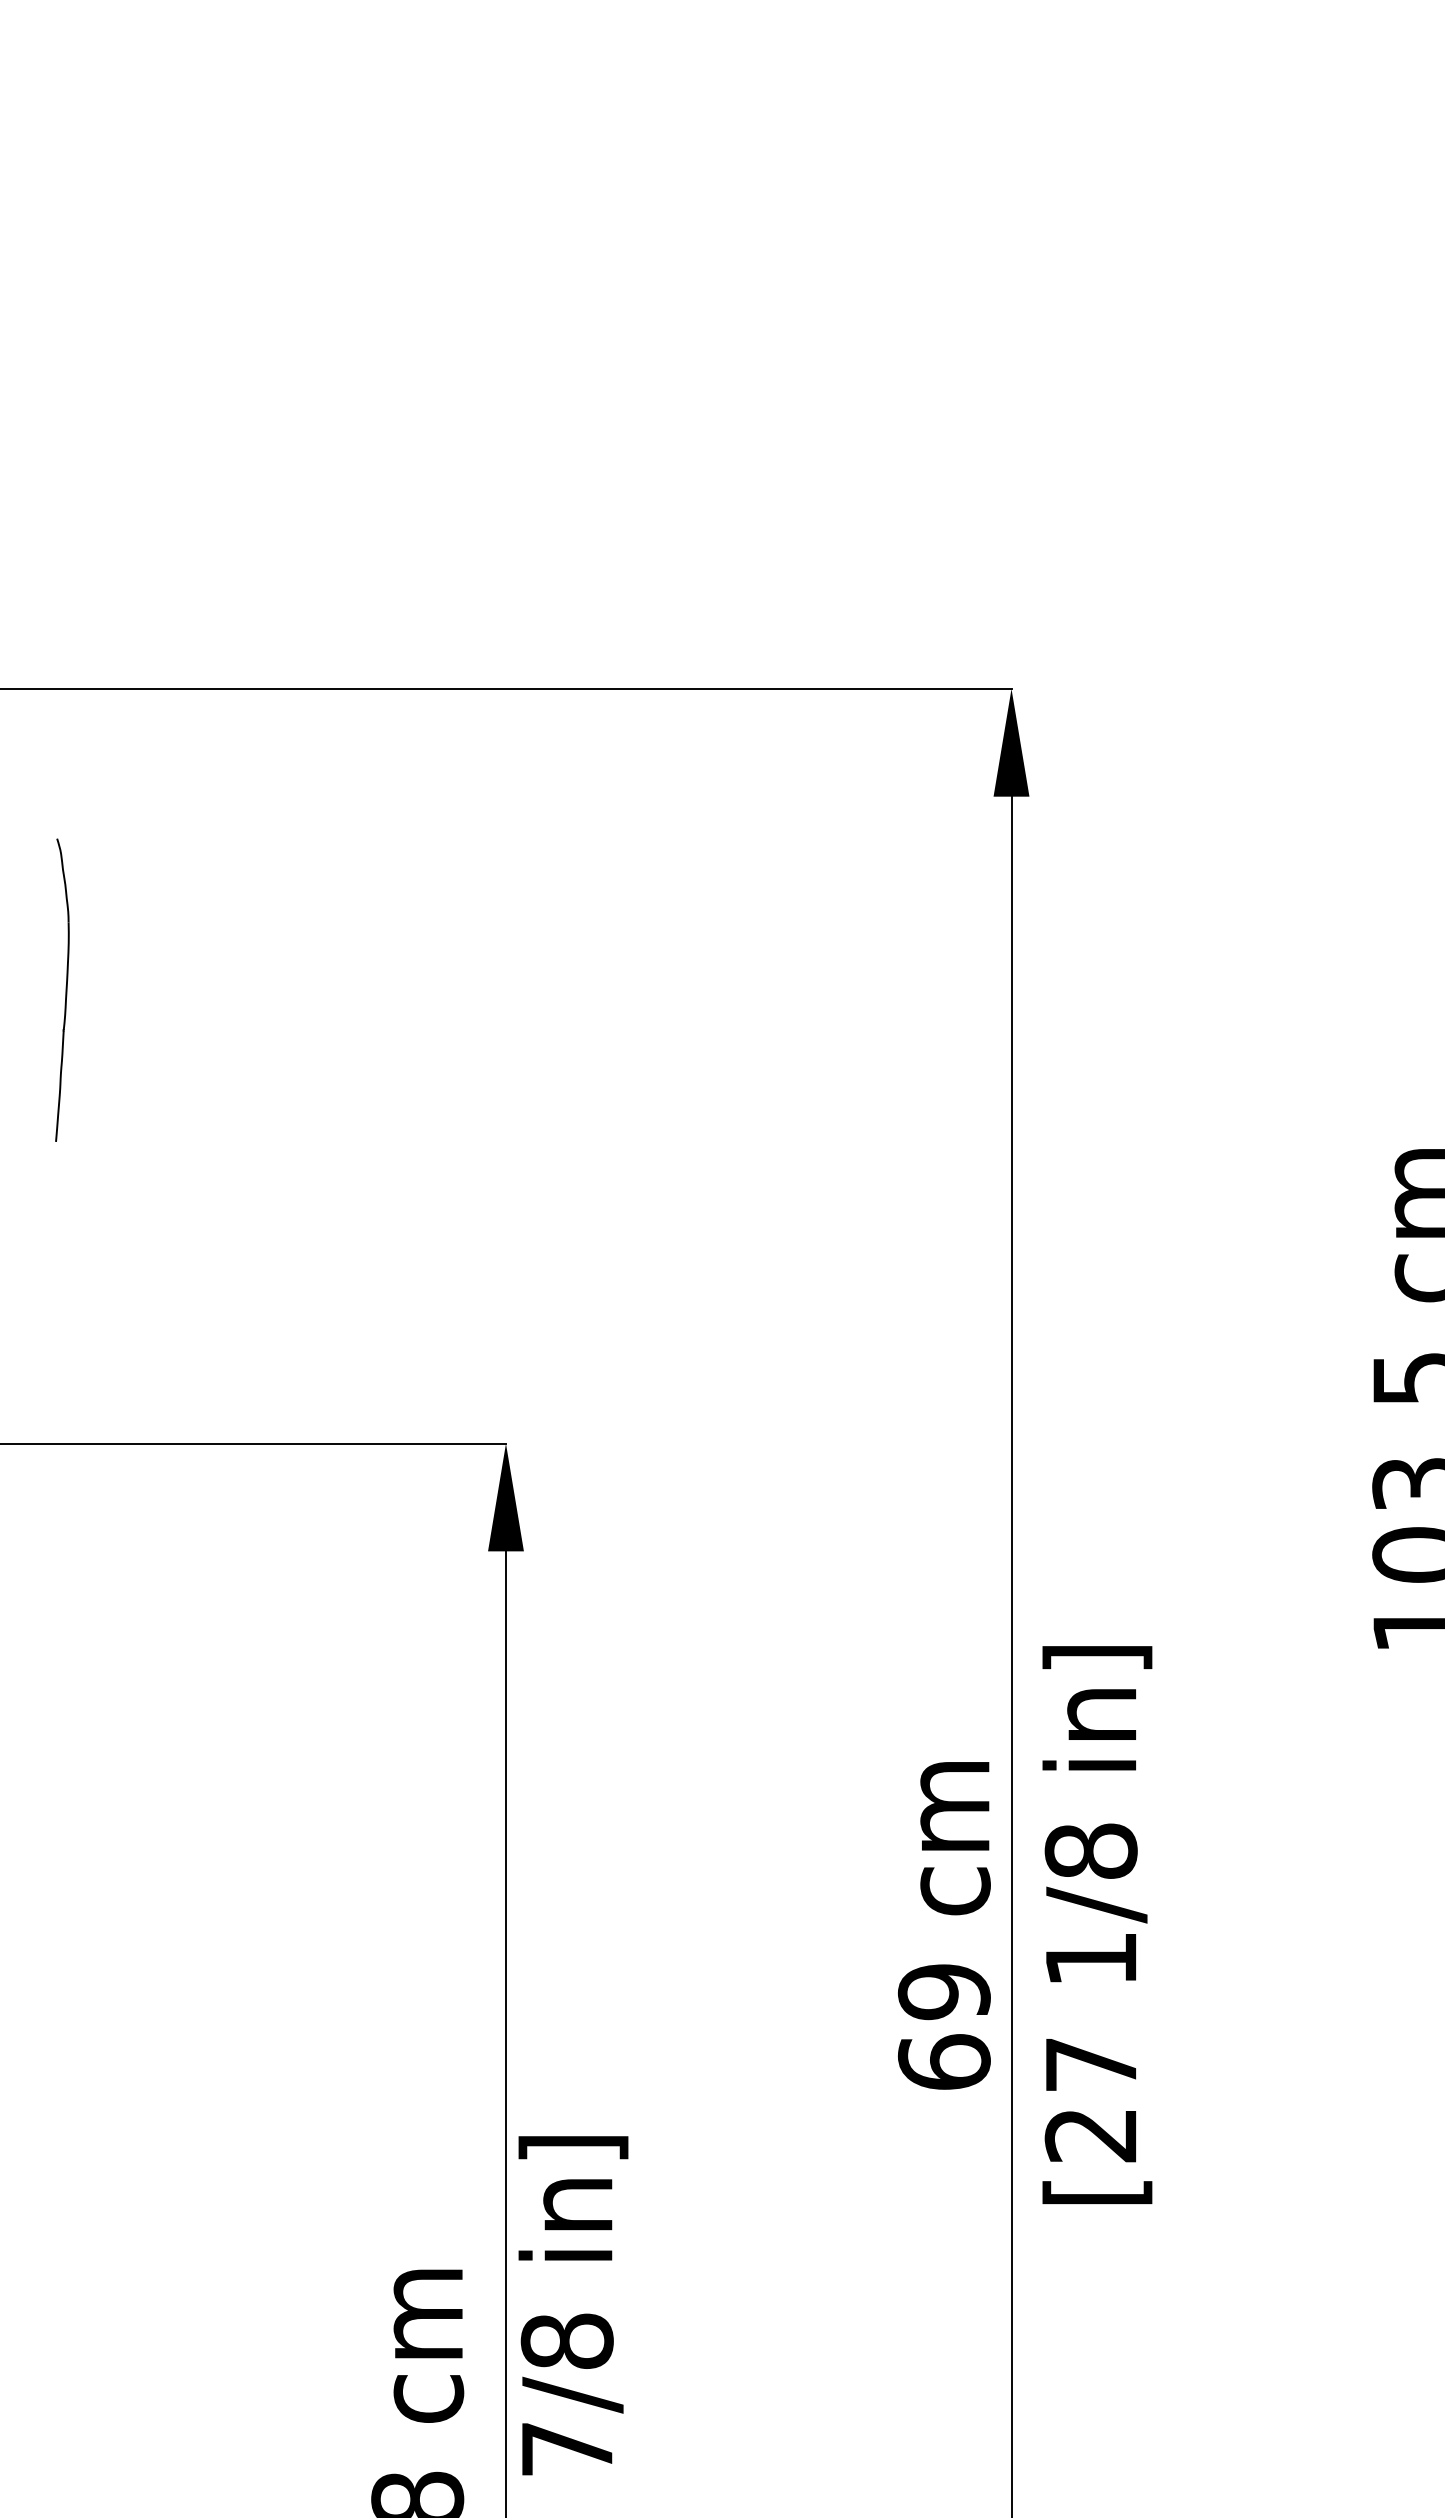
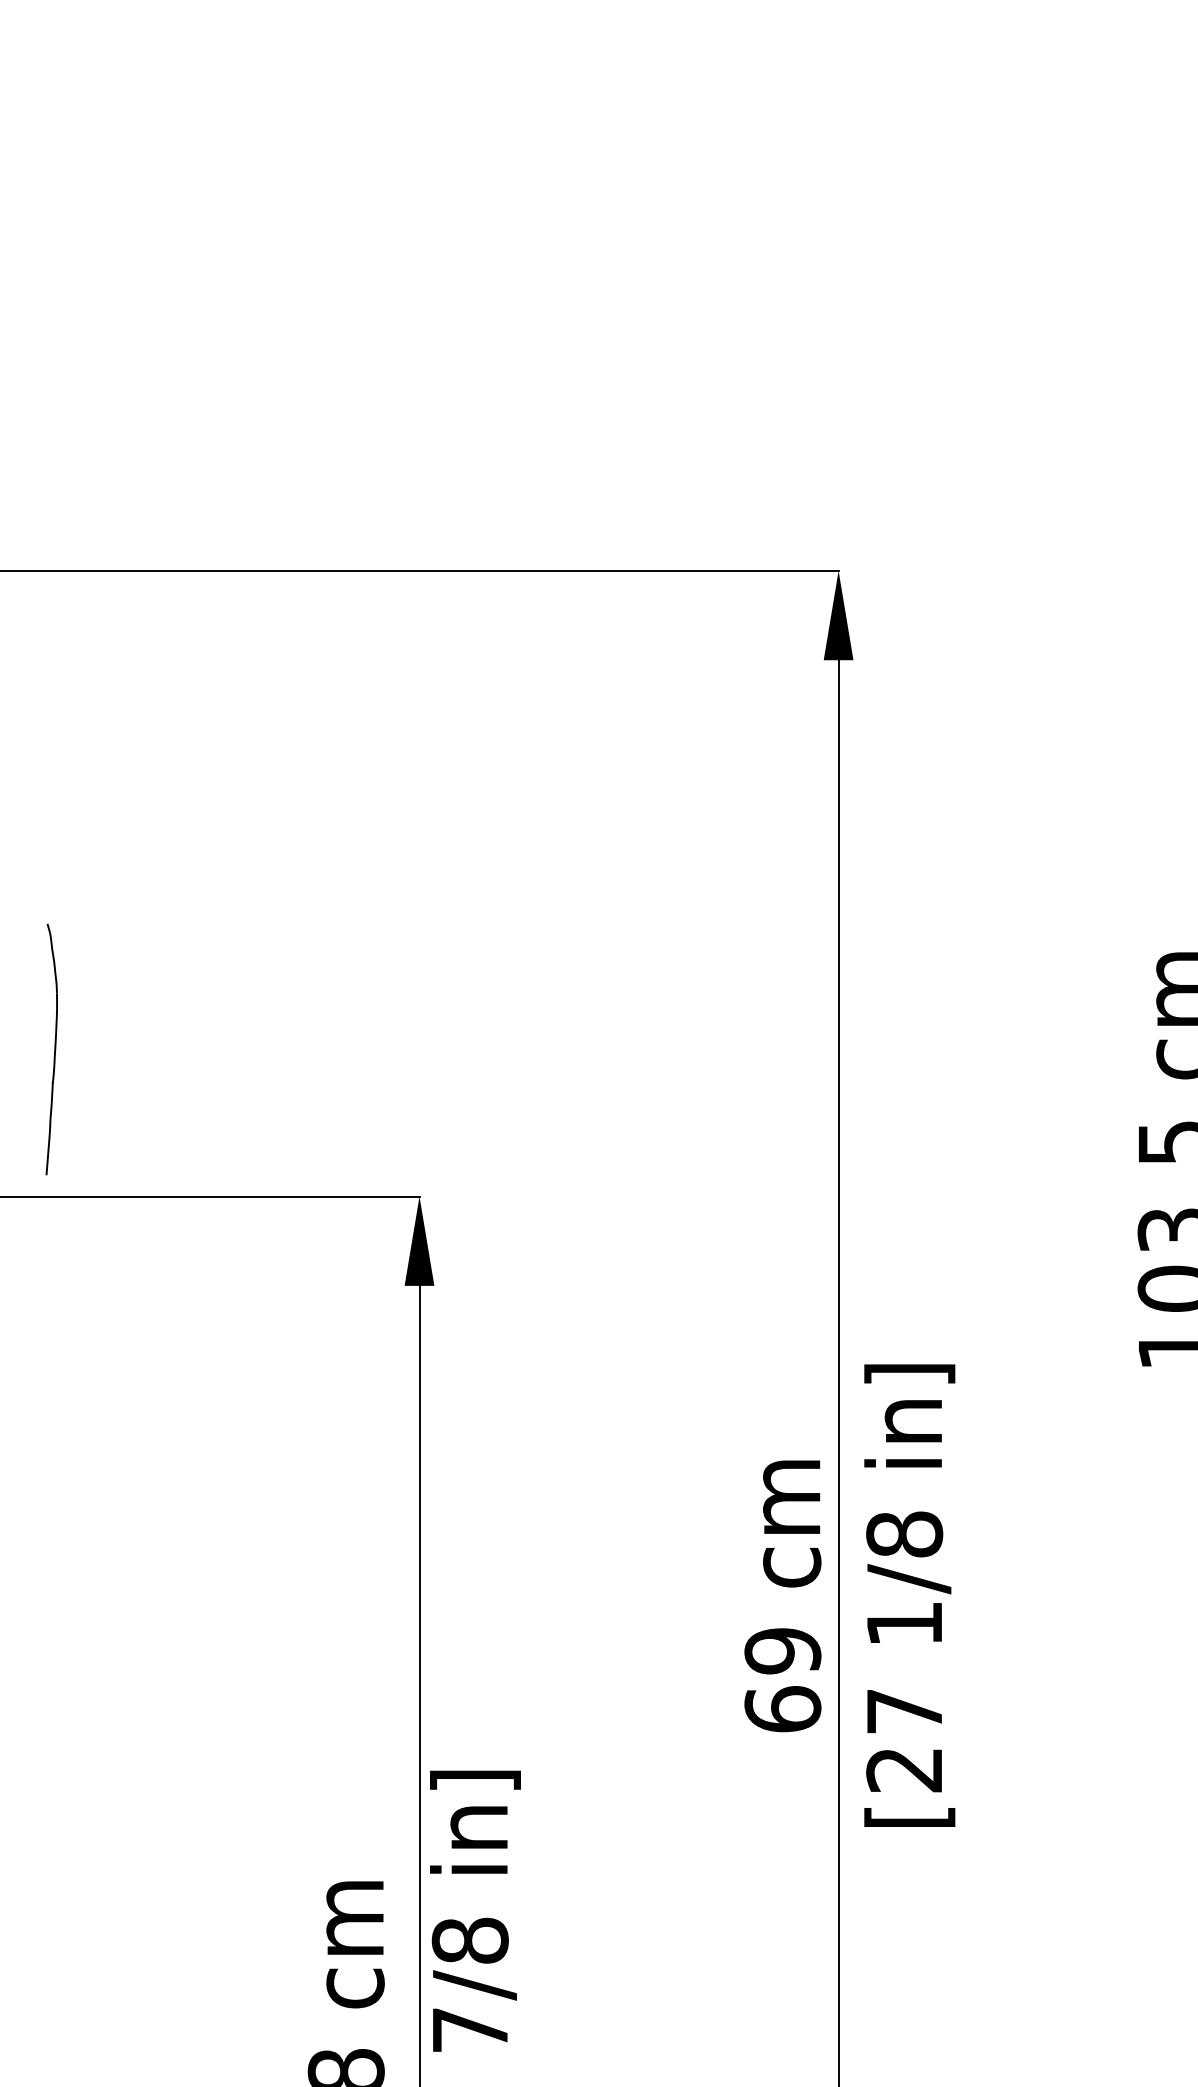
part: (62, 989) -> (51, 1048), moved

